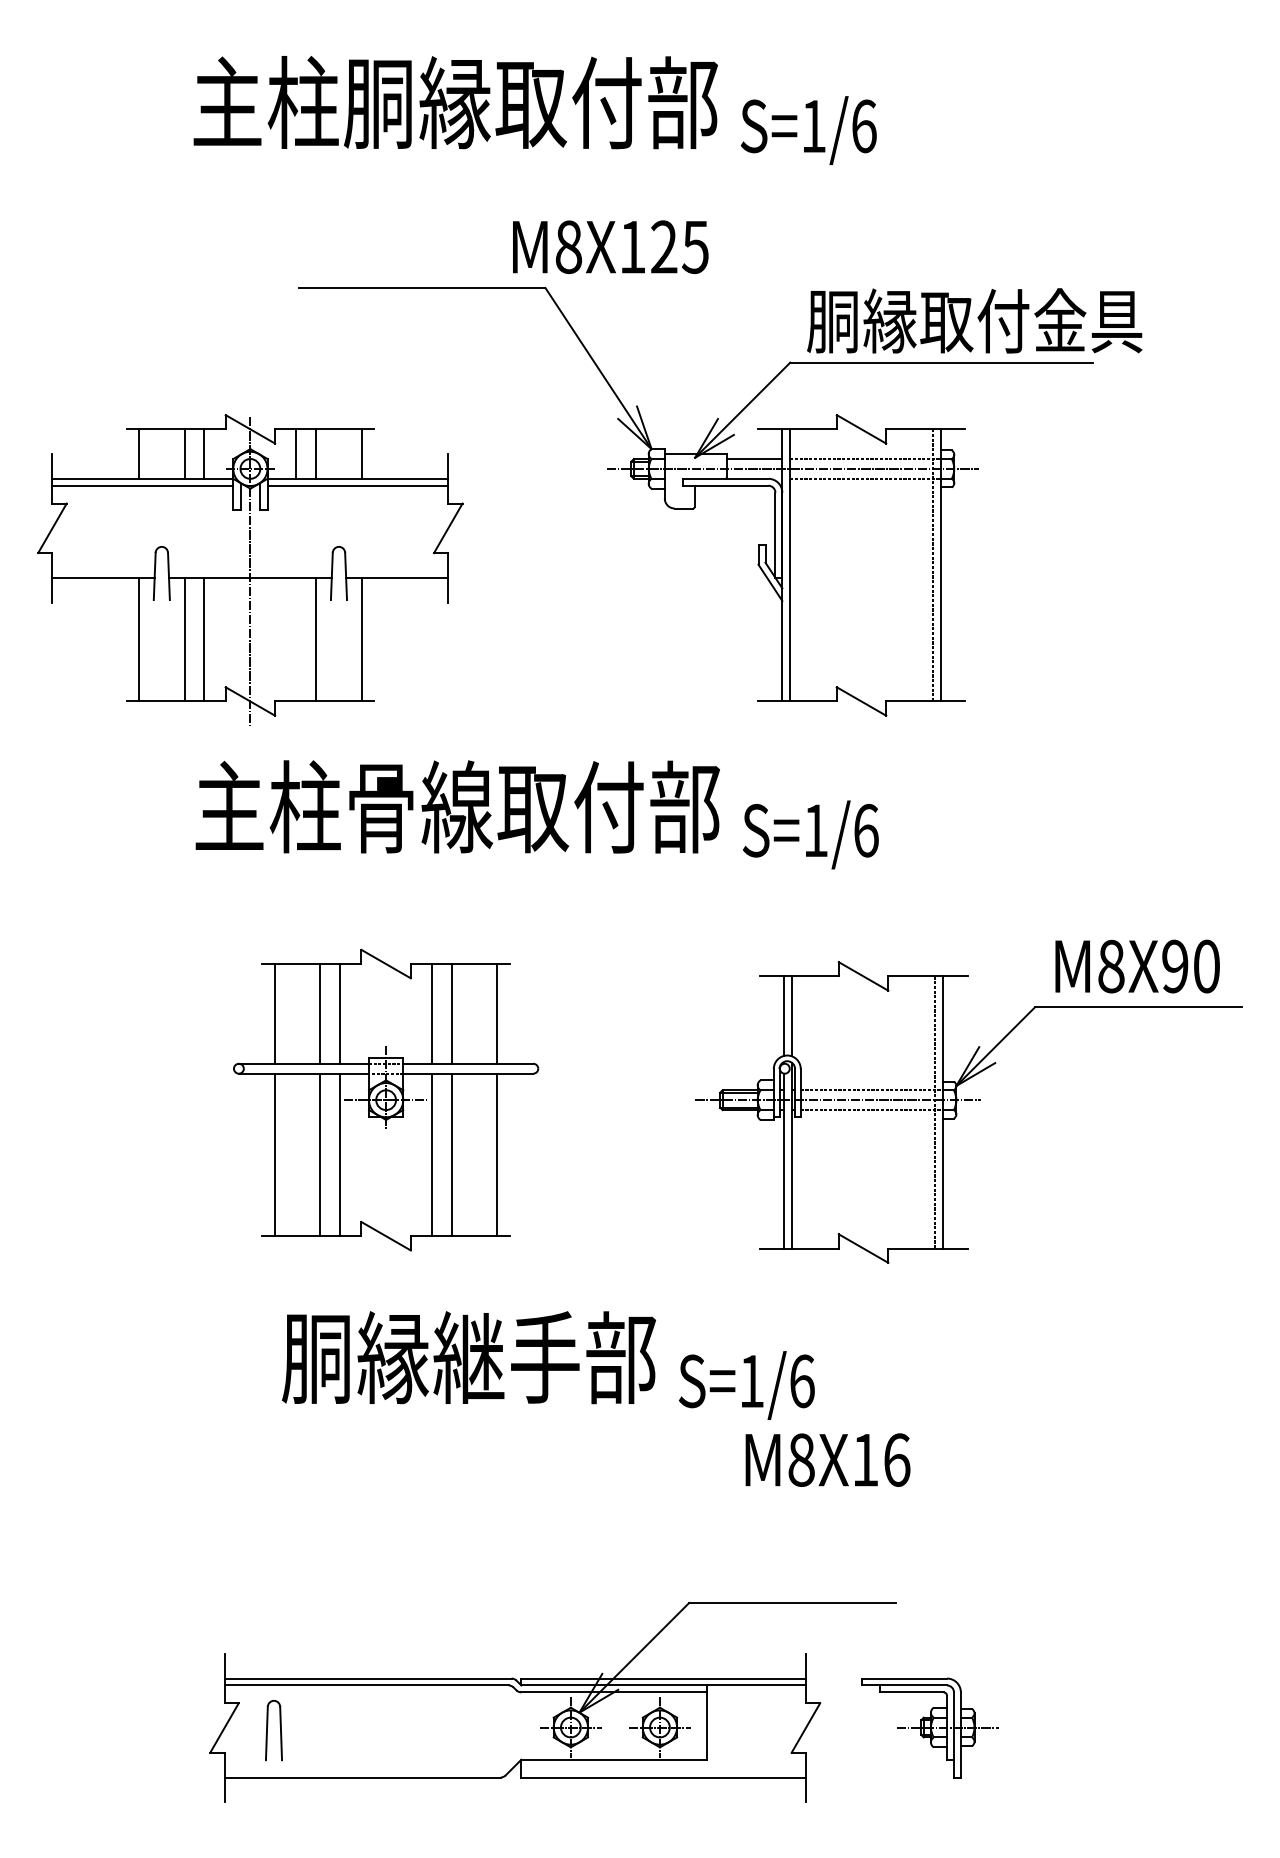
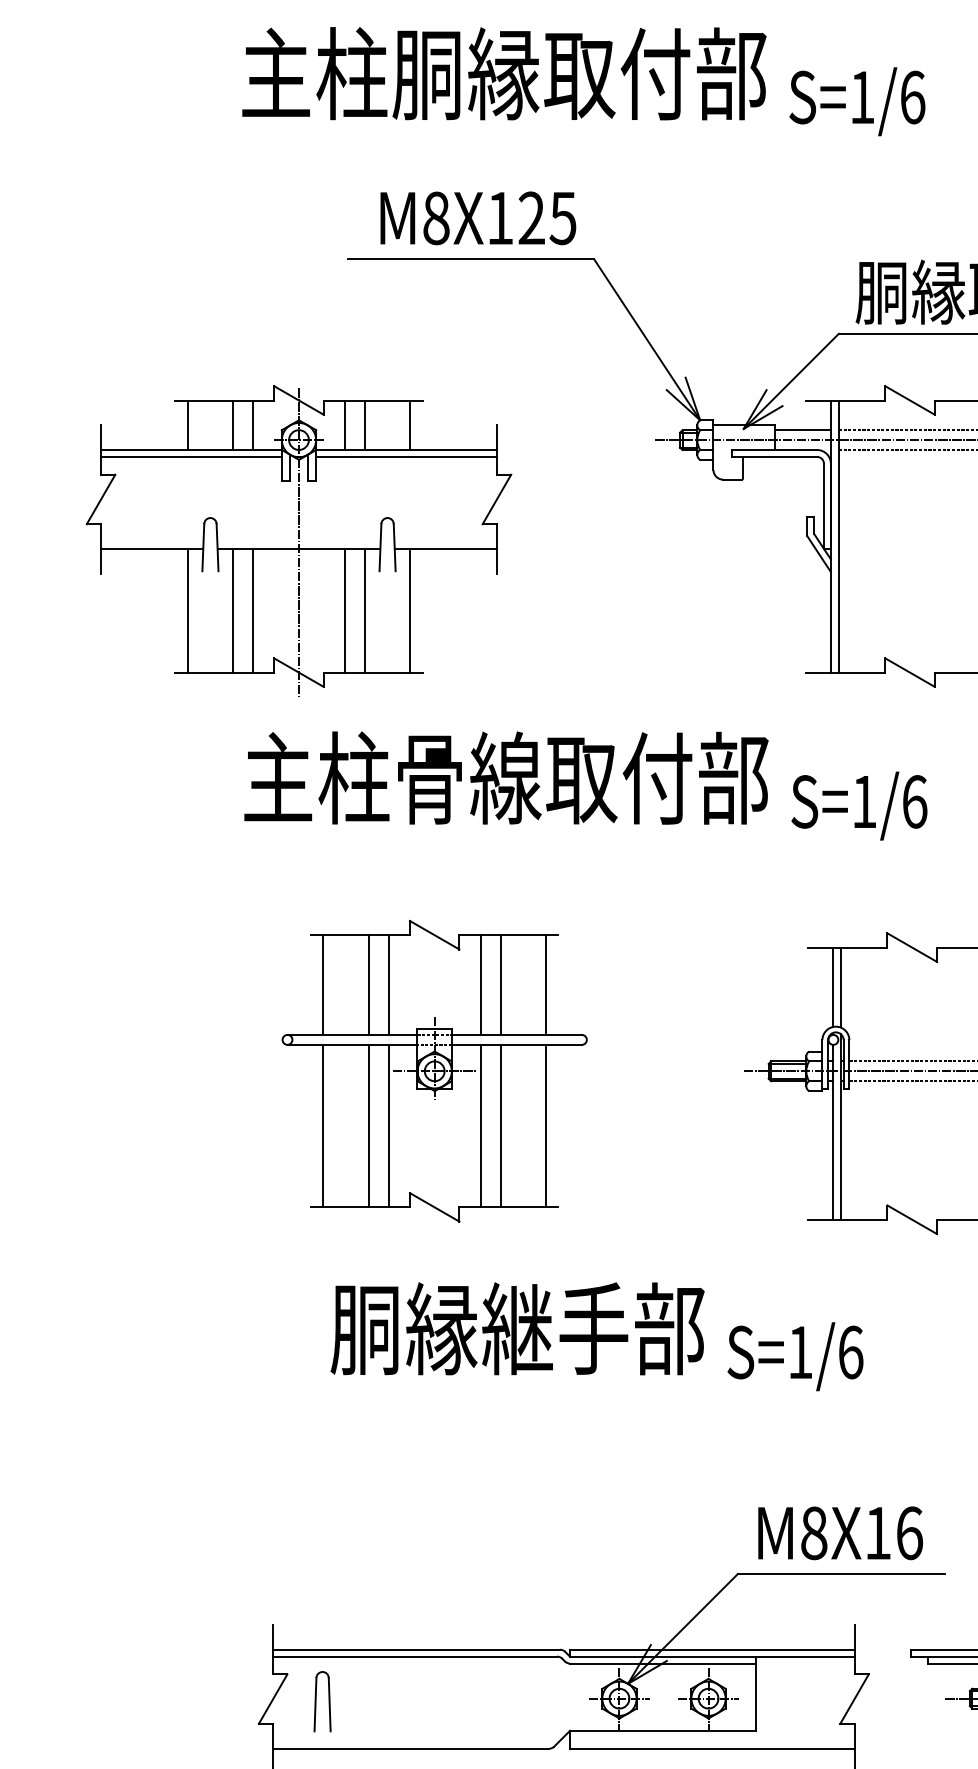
text: (610, 246) -> (478, 217), moved
line: (296, 639) -> (345, 610), added
text: (827, 1459) -> (840, 1532), moved

